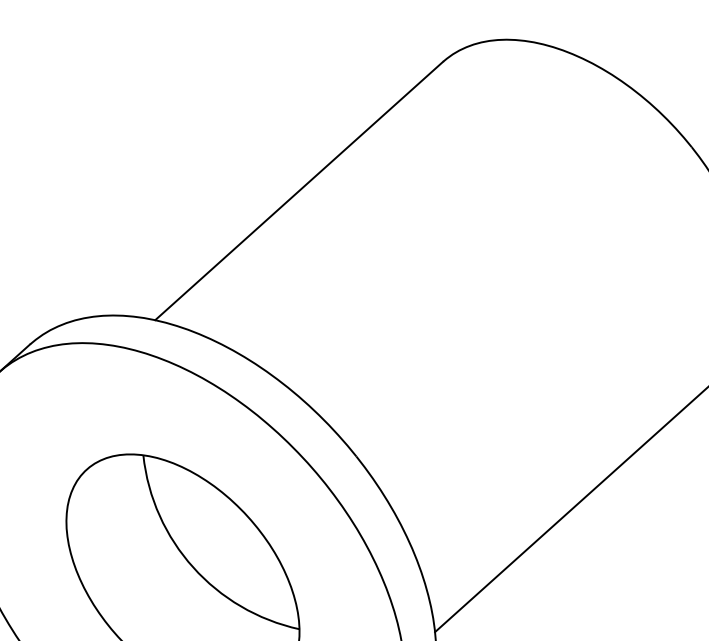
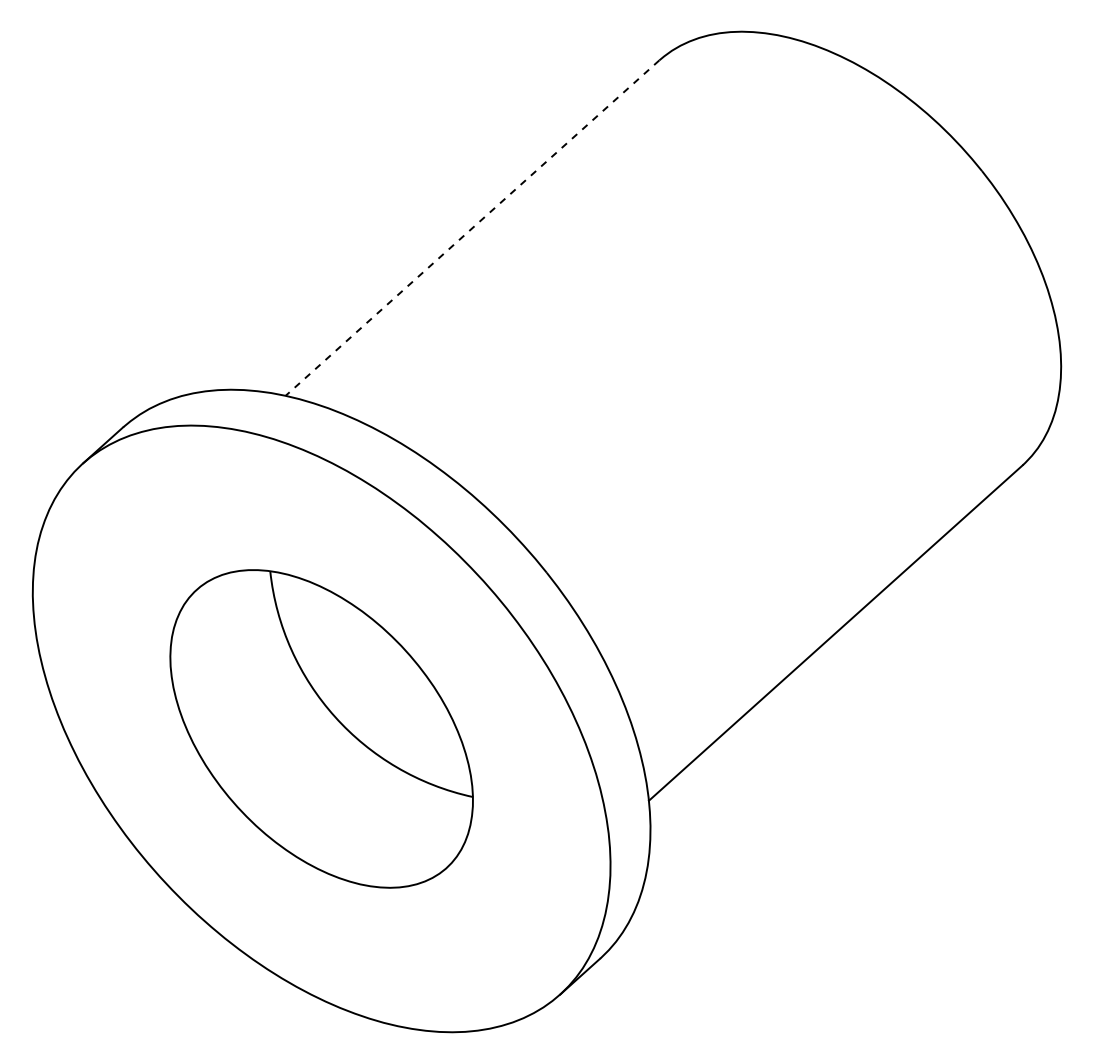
line: (299, 191) -> (472, 228), solid -> dashed

